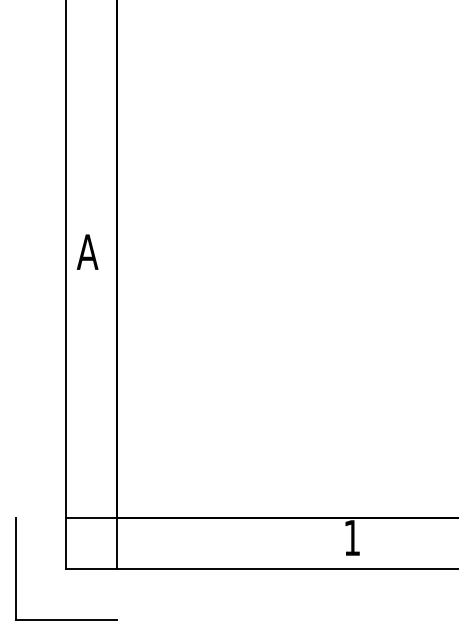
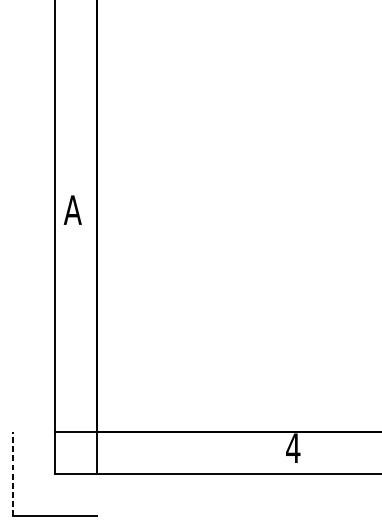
text: (351, 537) -> (292, 447), 1 -> 4
line: (15, 568) -> (12, 473), solid -> dashed

